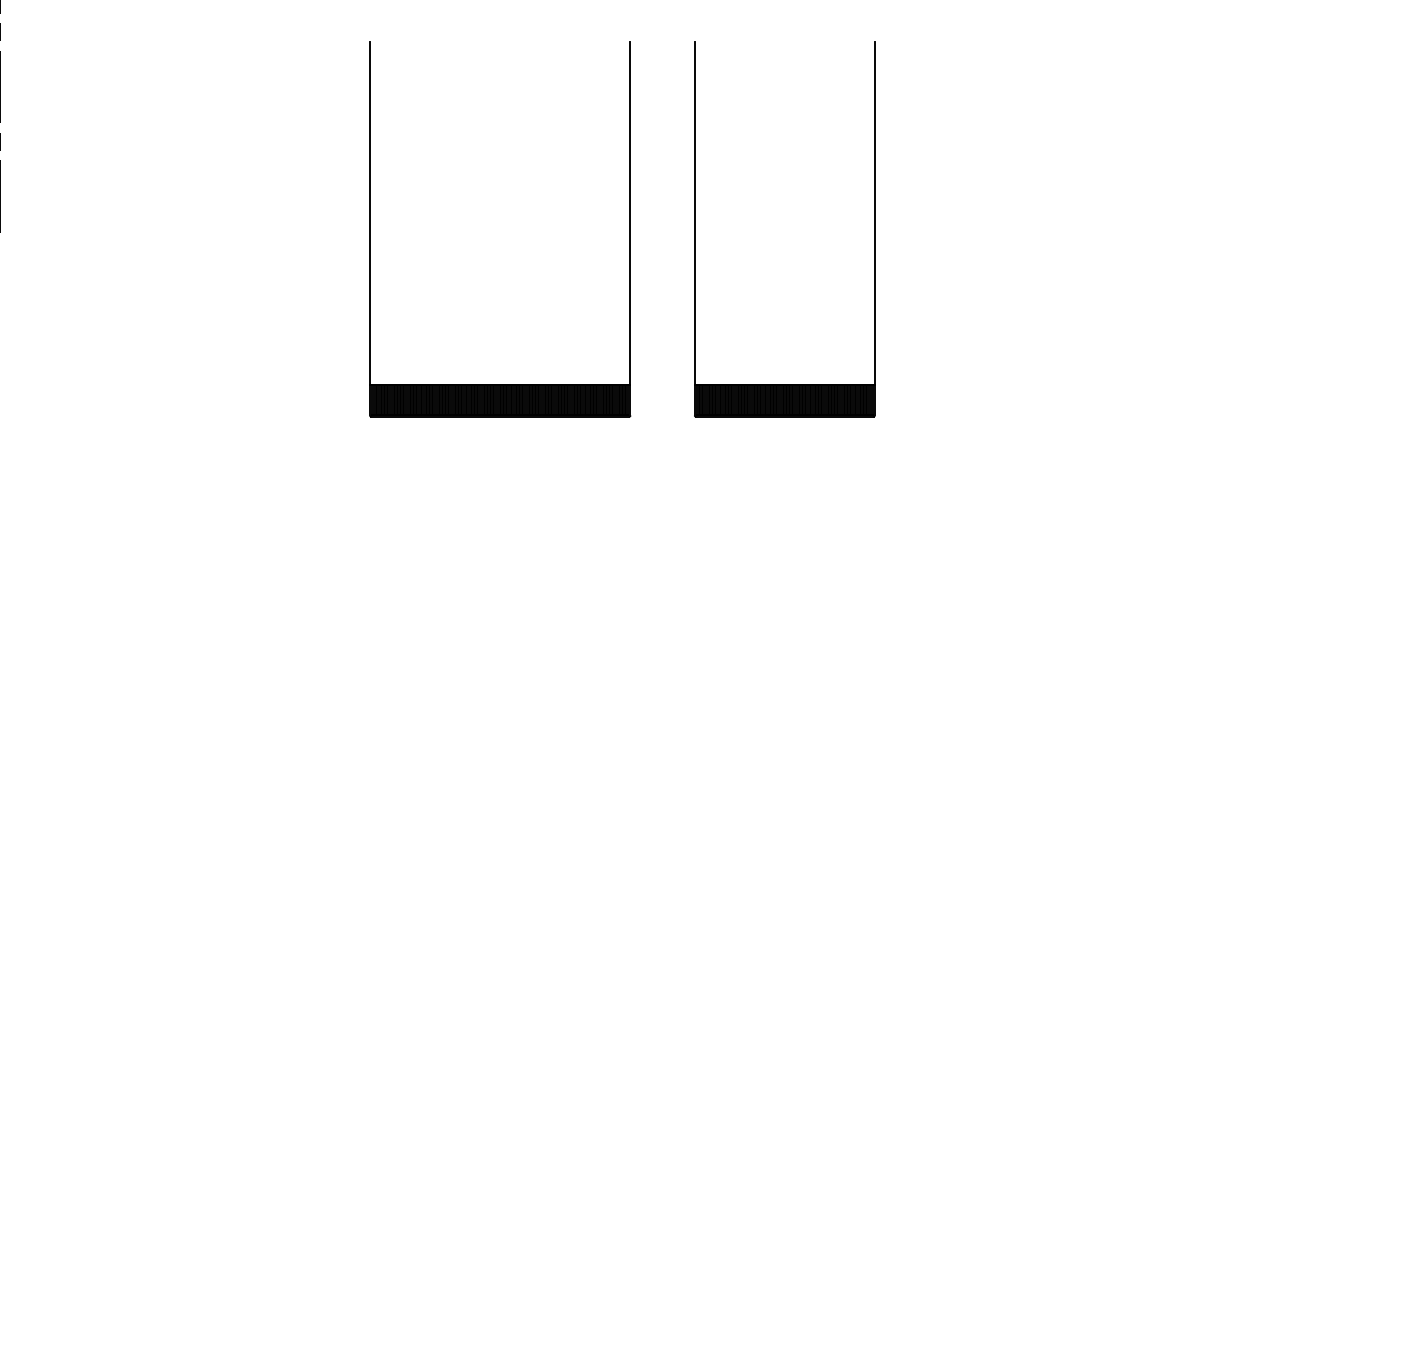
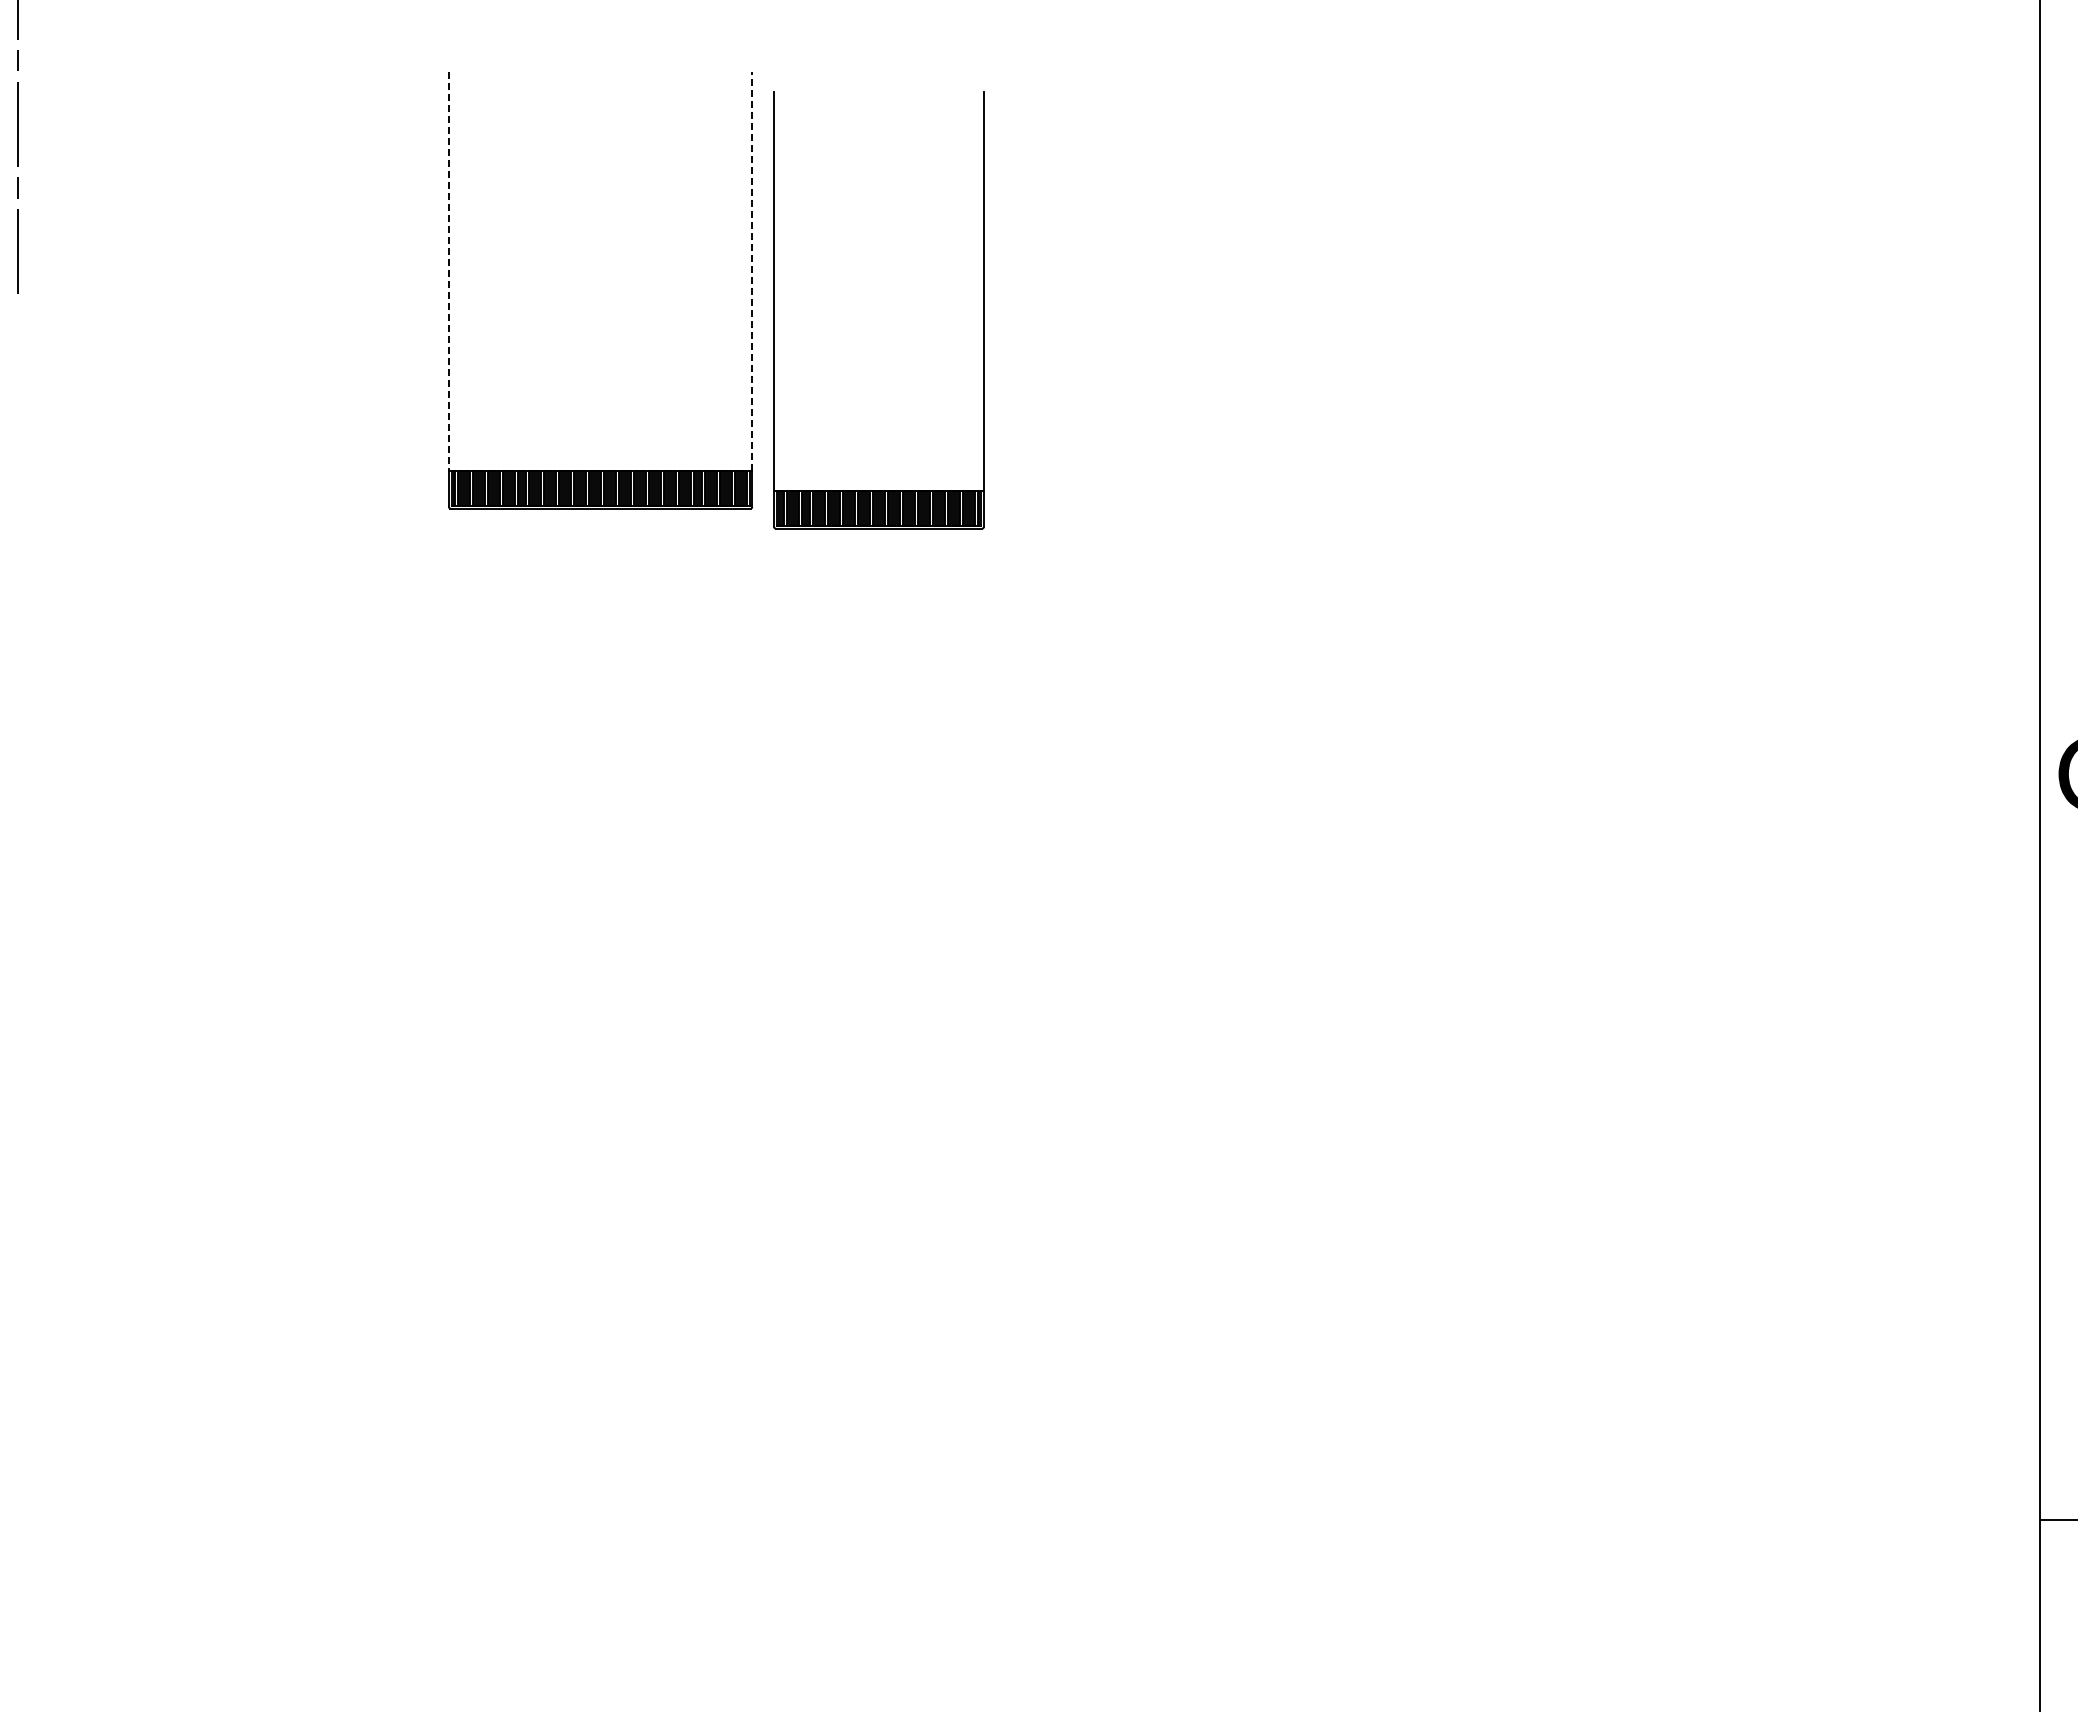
line: (369, 213) -> (448, 271), solid -> dashed
line: (630, 213) -> (752, 271), solid -> dashed
part: (695, 229) -> (774, 310), moved

